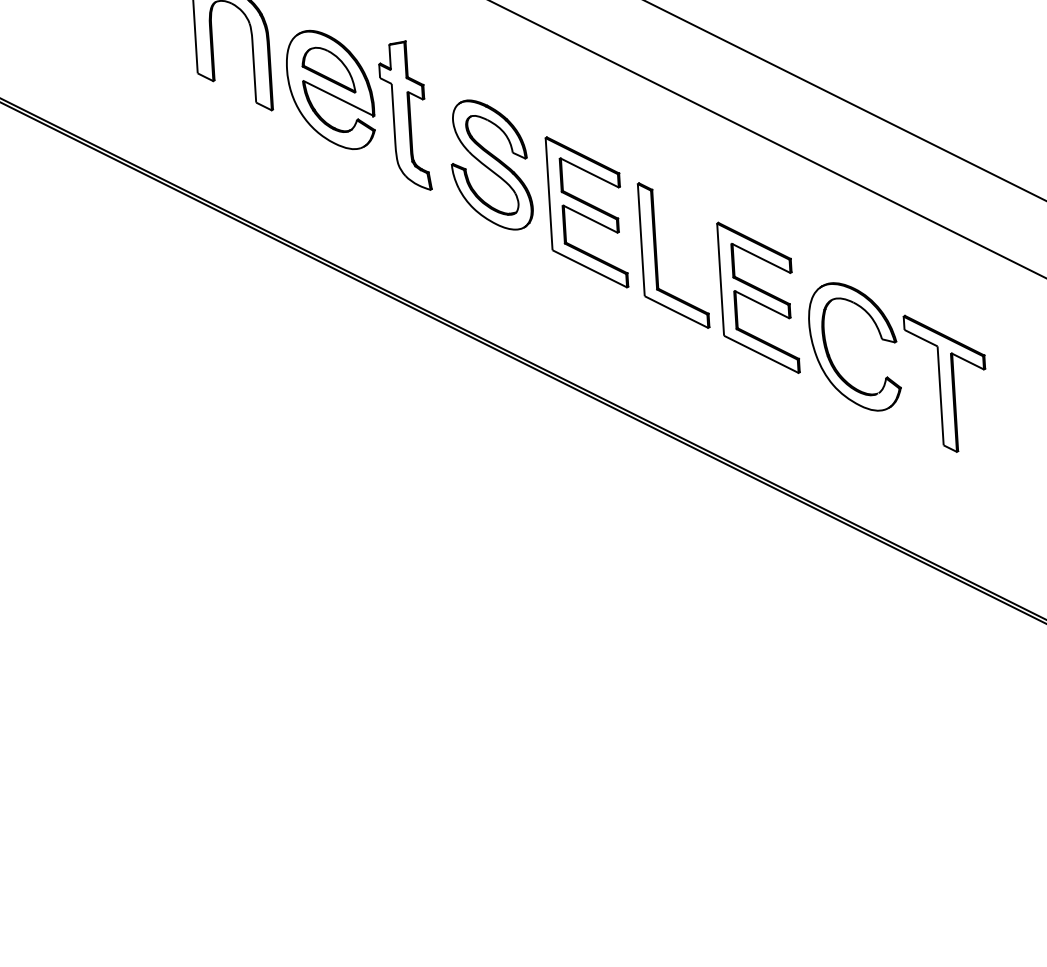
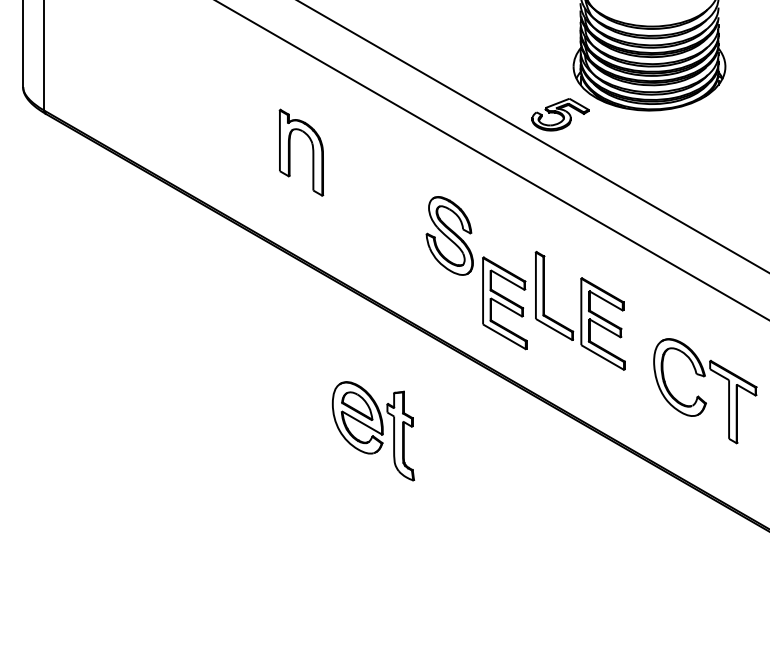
part: (358, 111) -> (373, 431), moved
part: (586, 212) -> (504, 303), moved
part: (889, 376) -> (699, 396), moved

